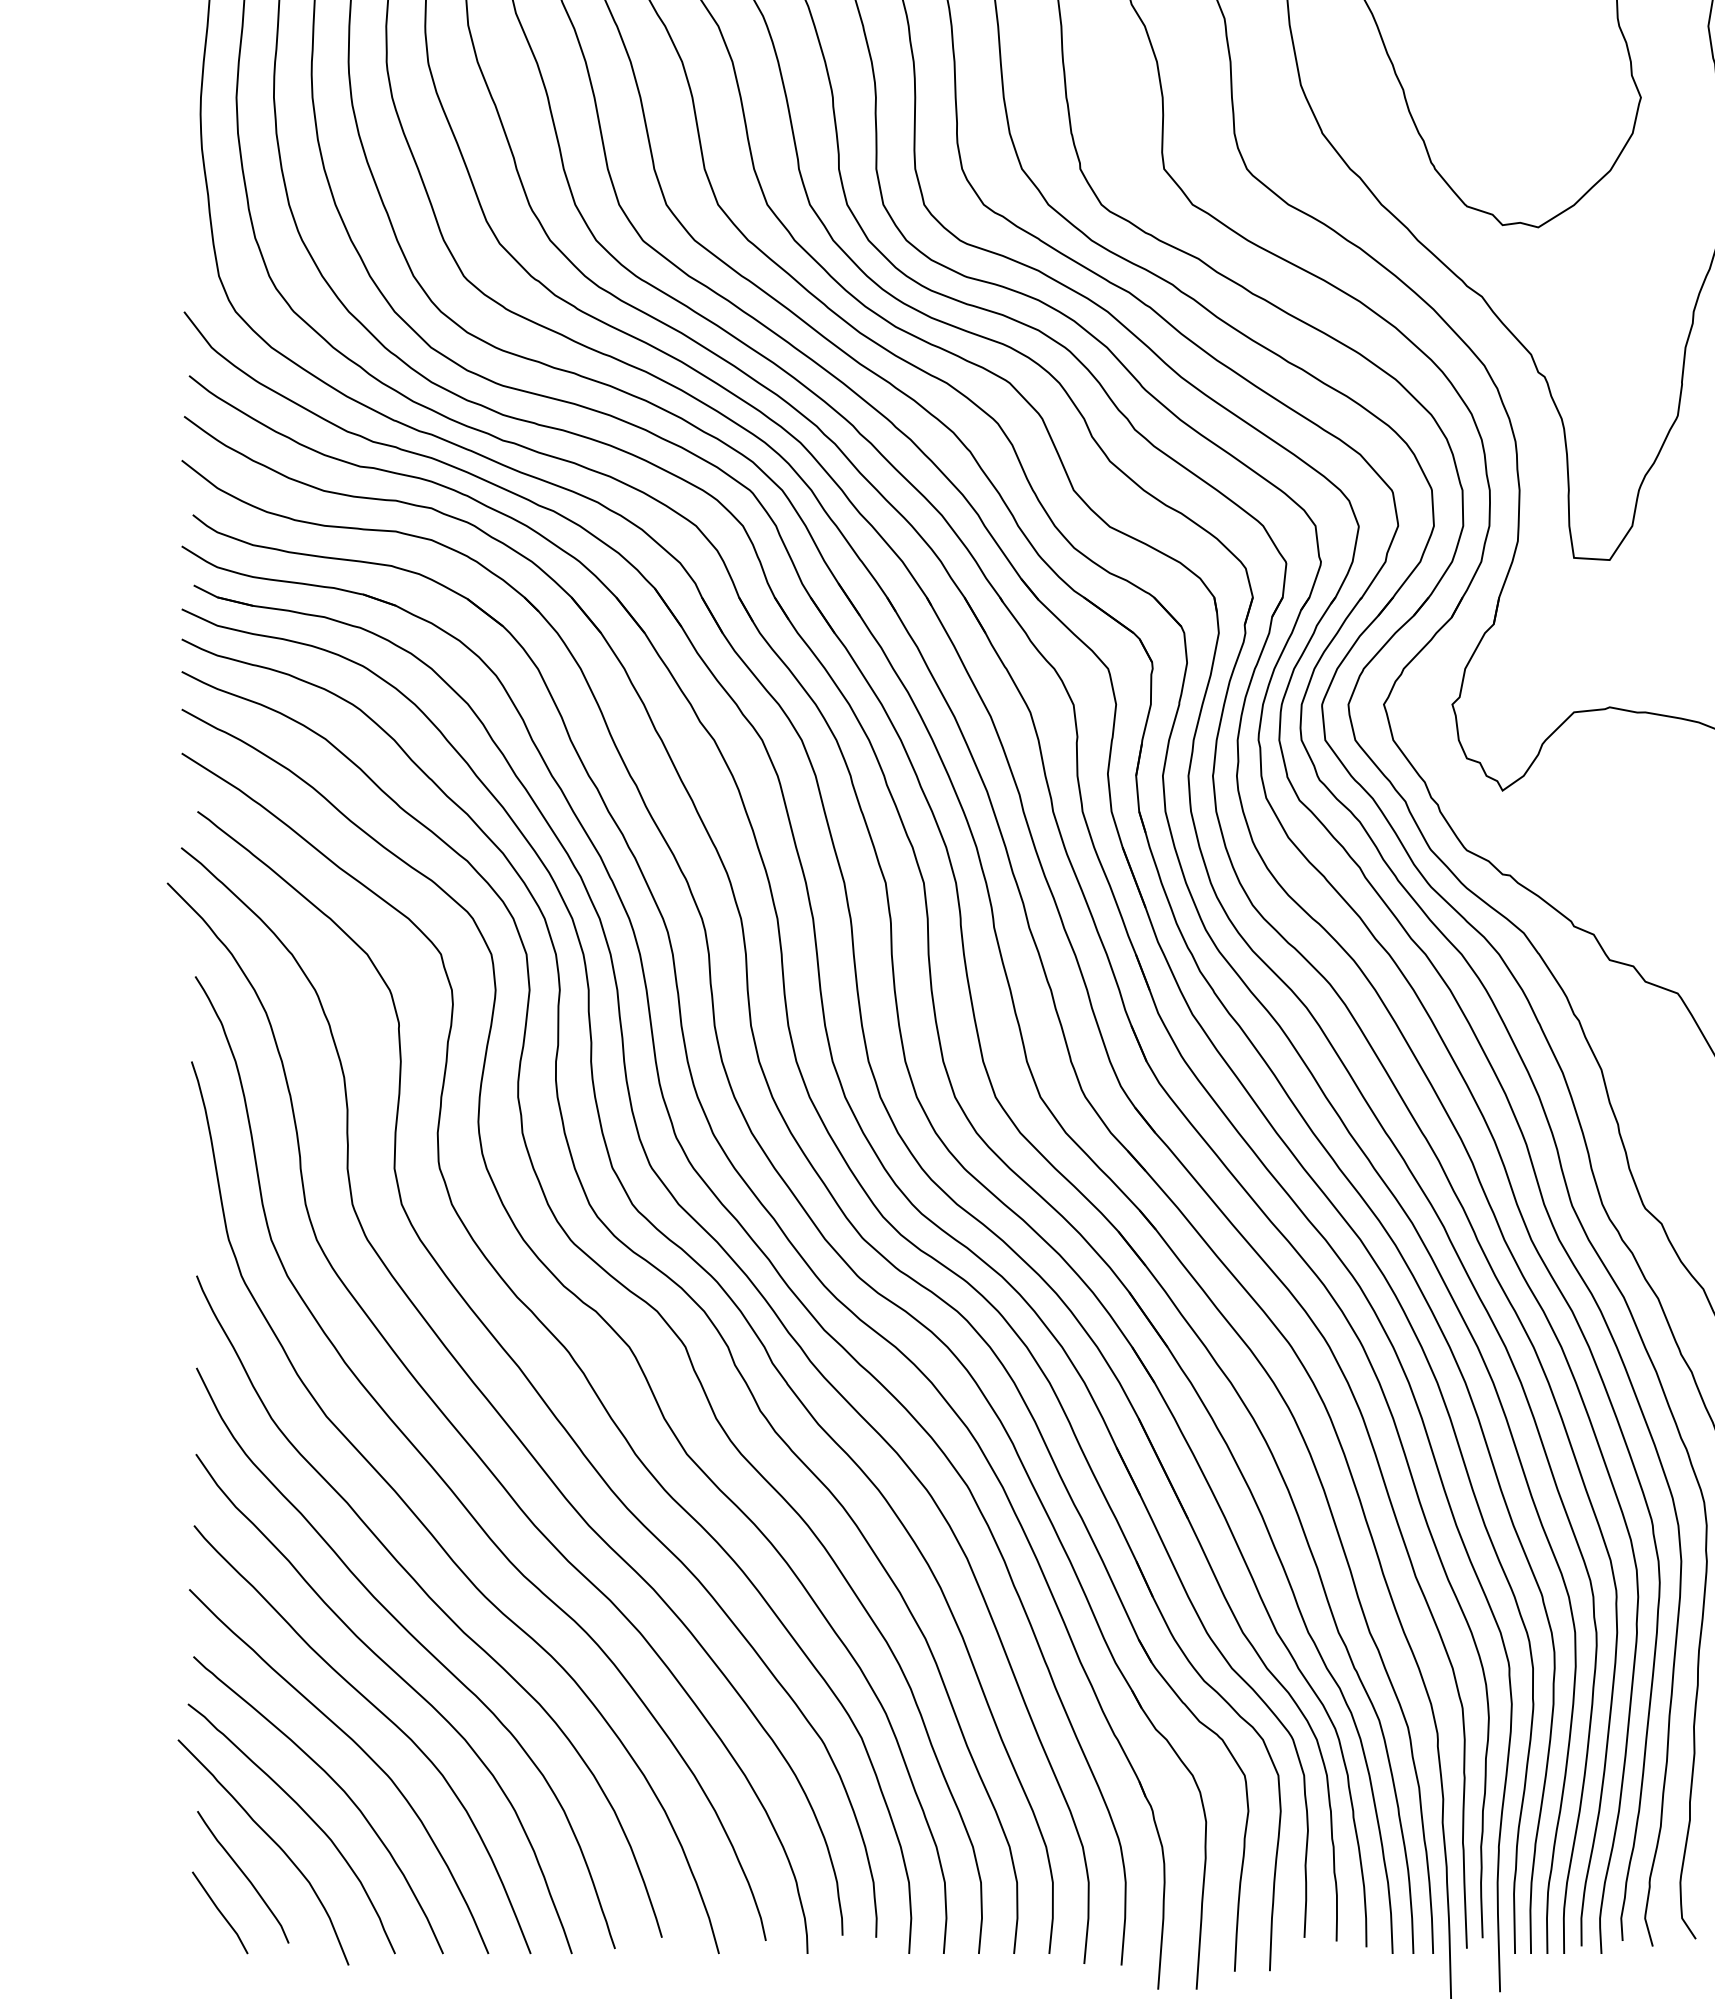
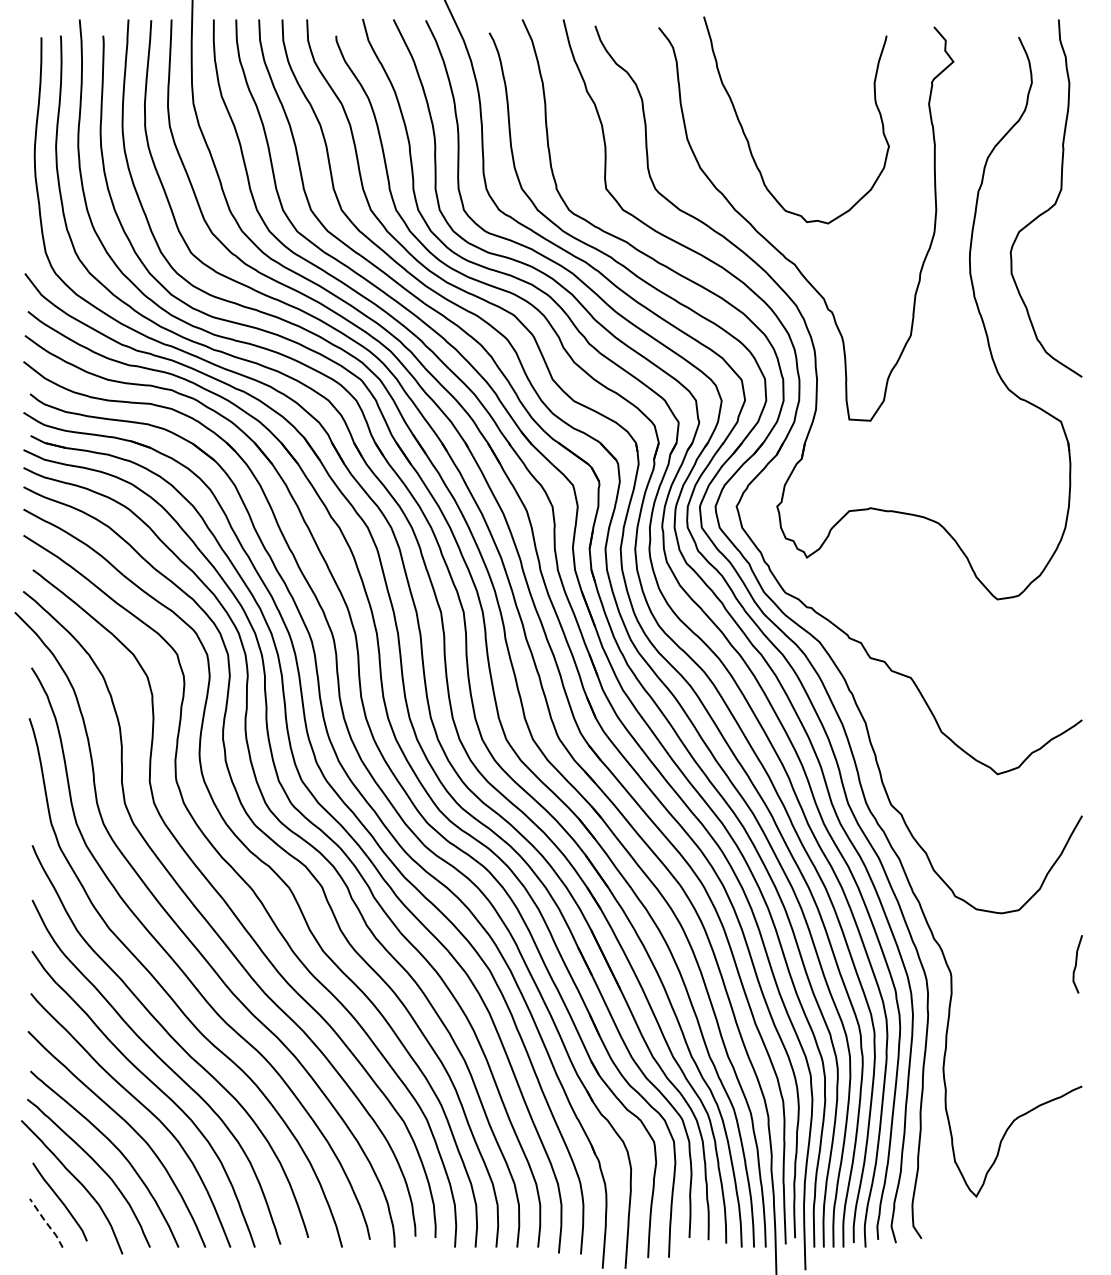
line: (220, 1911) -> (46, 1222), solid -> dashed

